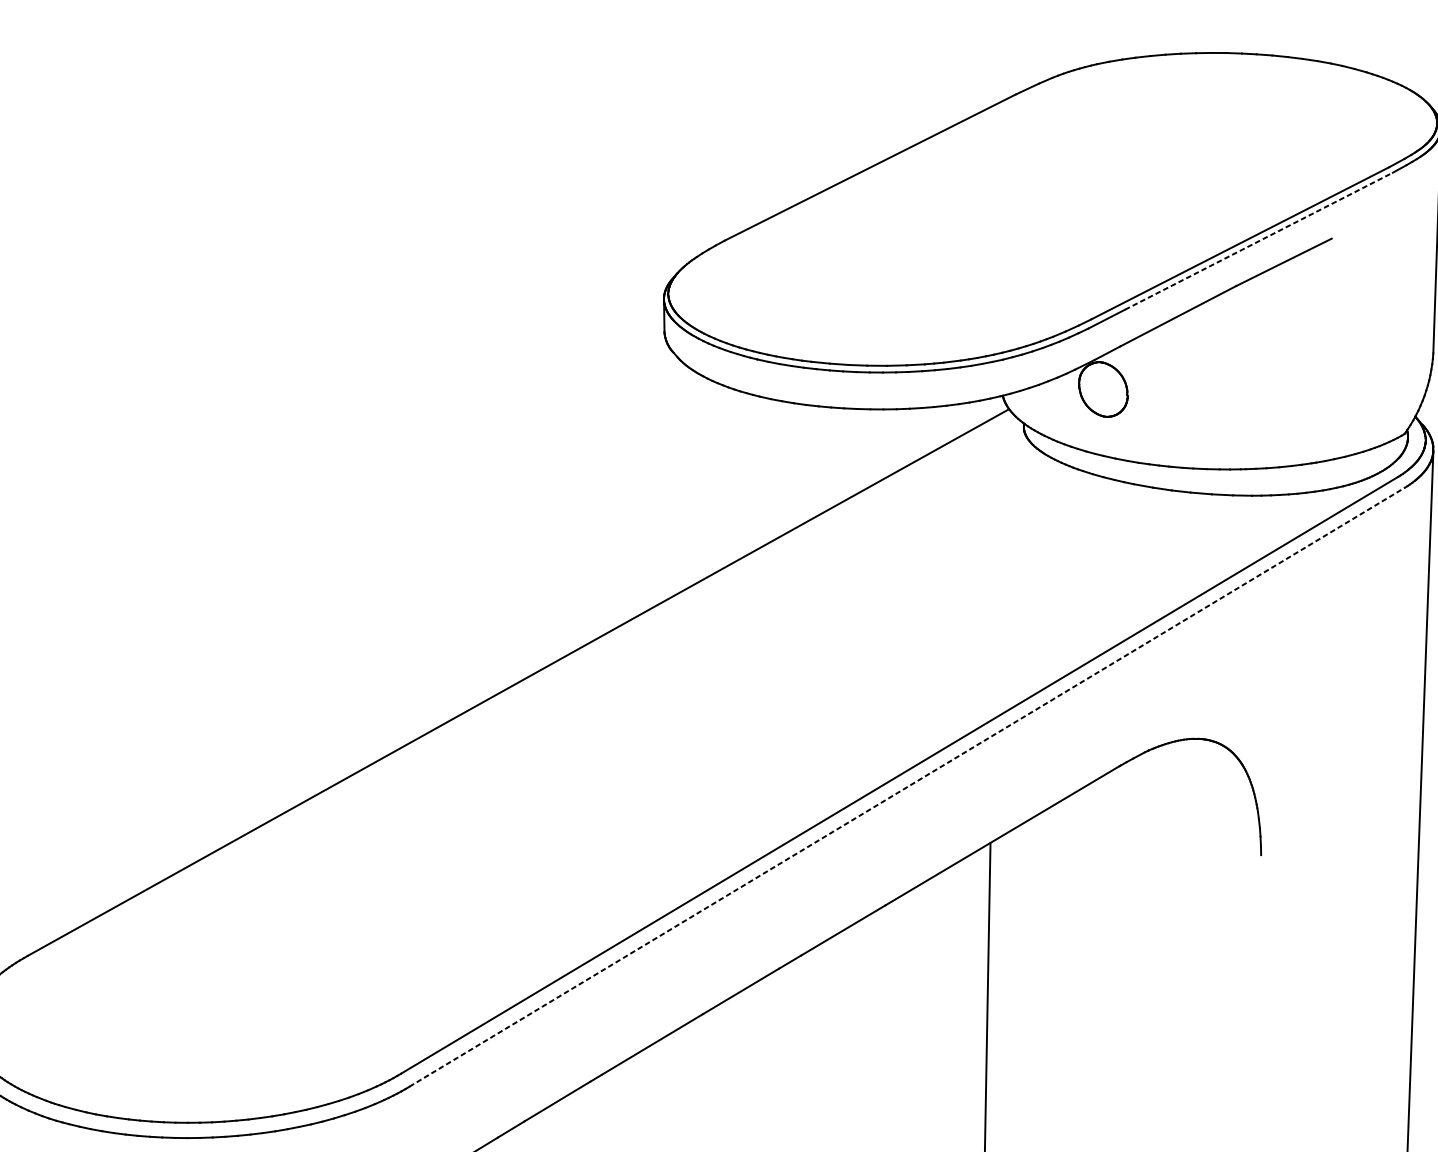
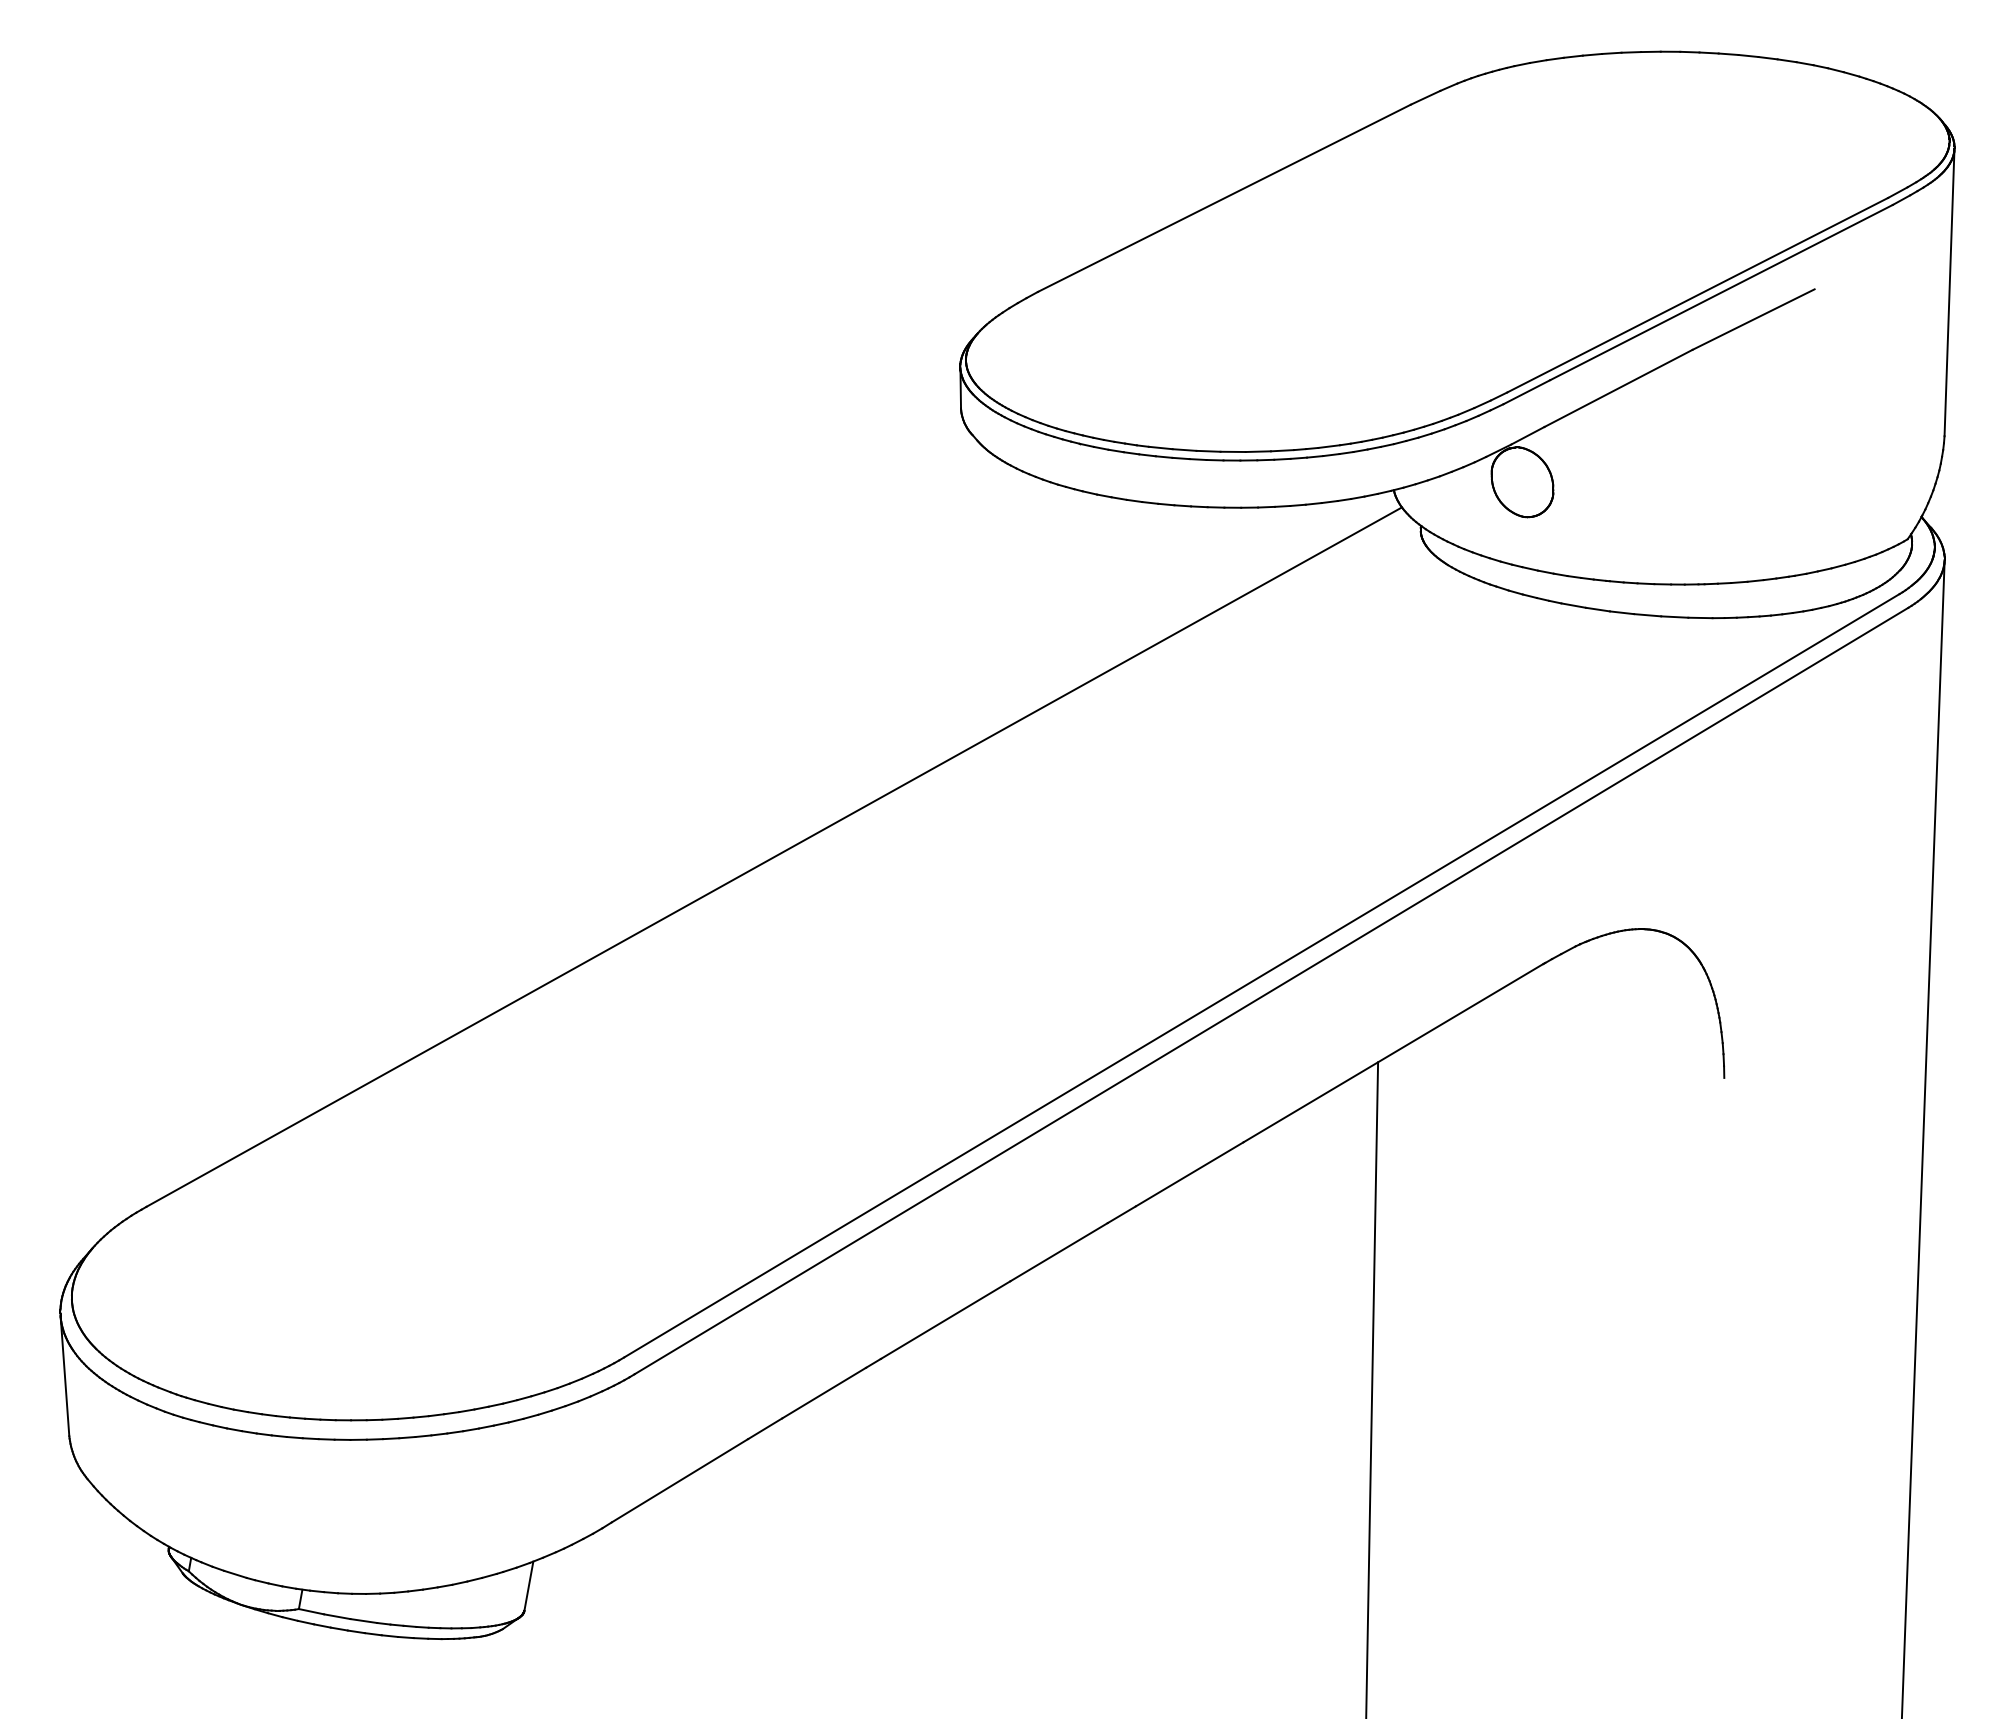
line: (1258, 241) -> (1721, 292), dashed -> solid
line: (907, 786) -> (1271, 990), dashed -> solid

